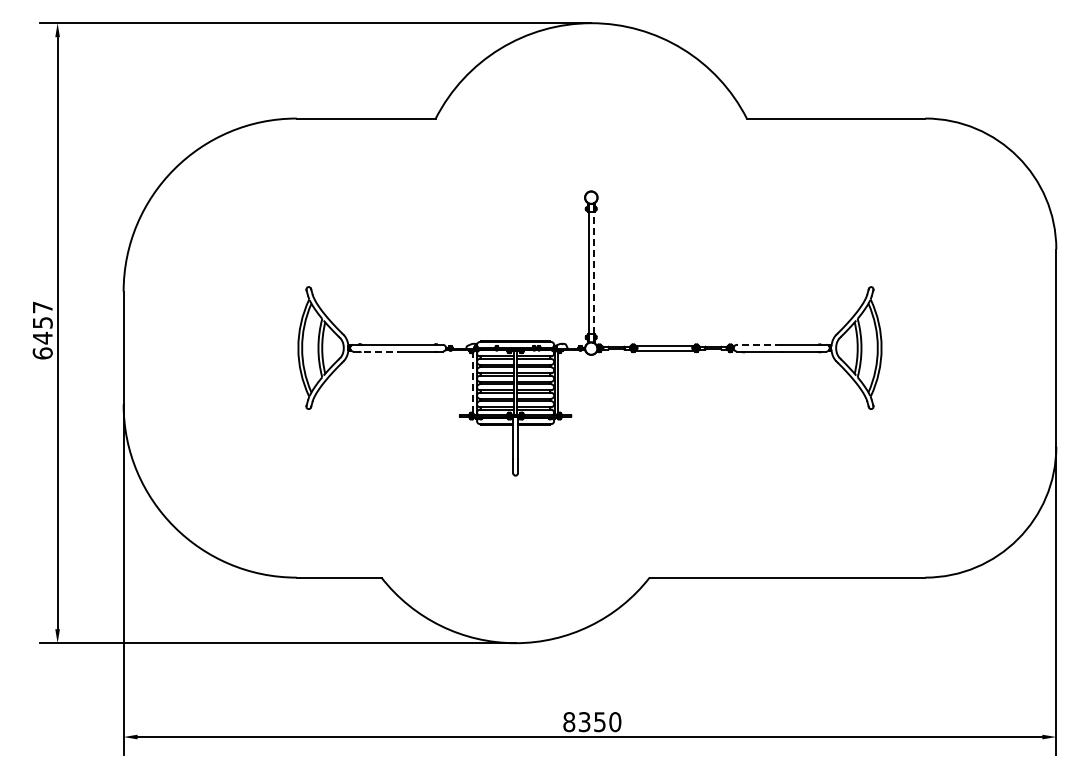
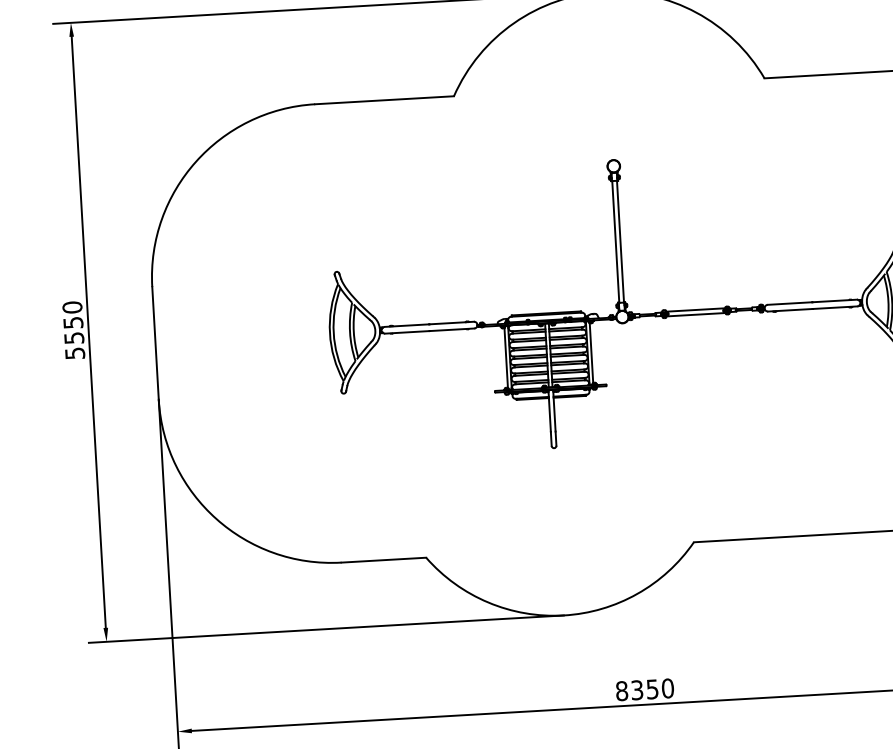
line: (593, 273) -> (620, 241), dashed -> solid
text: (42, 330) -> (73, 330), 6457 -> 5550
line: (758, 344) -> (789, 303), dashed -> solid
line: (376, 351) -> (408, 332), dashed -> solid
line: (472, 382) -> (505, 357), dashed -> solid

